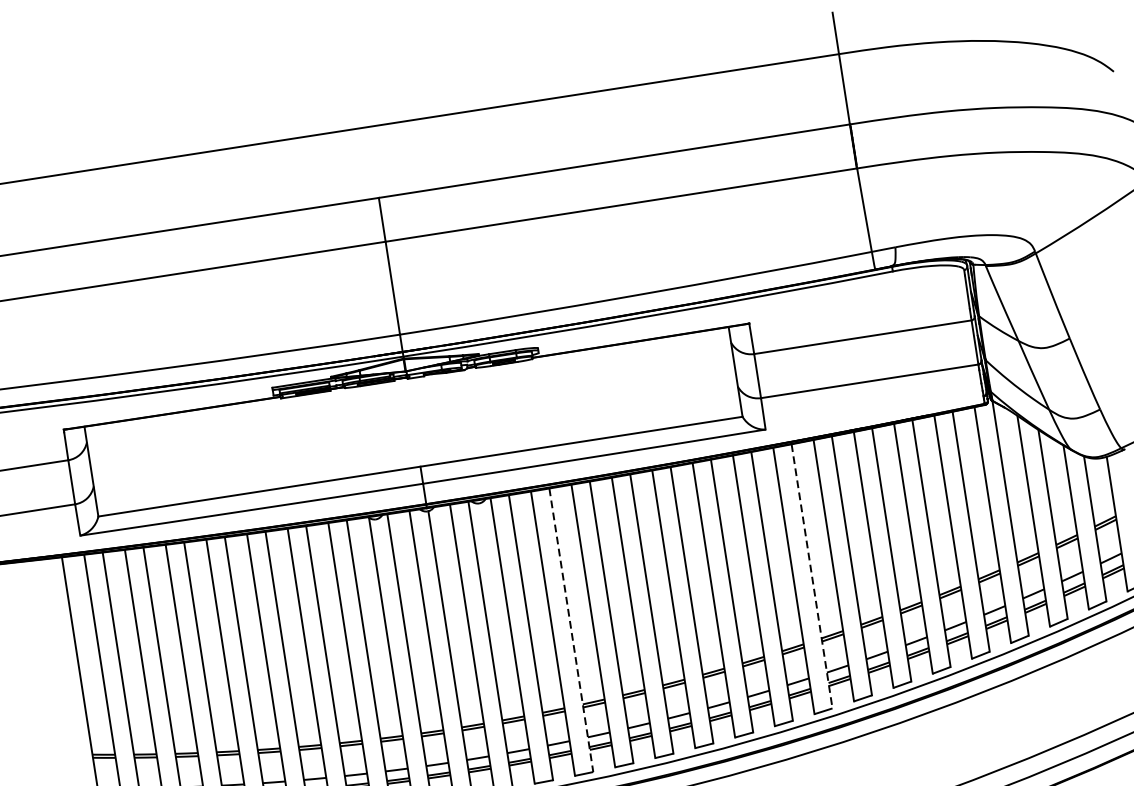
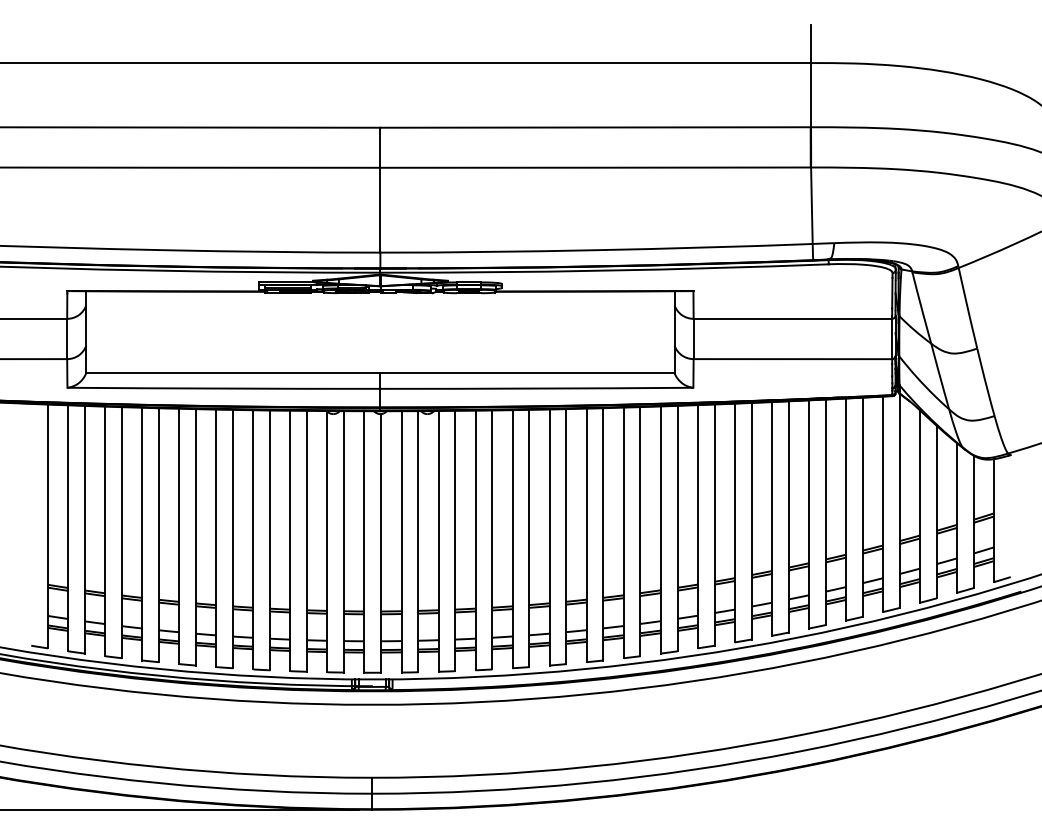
line: (812, 576) -> (714, 525), dashed -> solid
line: (571, 630) -> (492, 540), dashed -> solid

